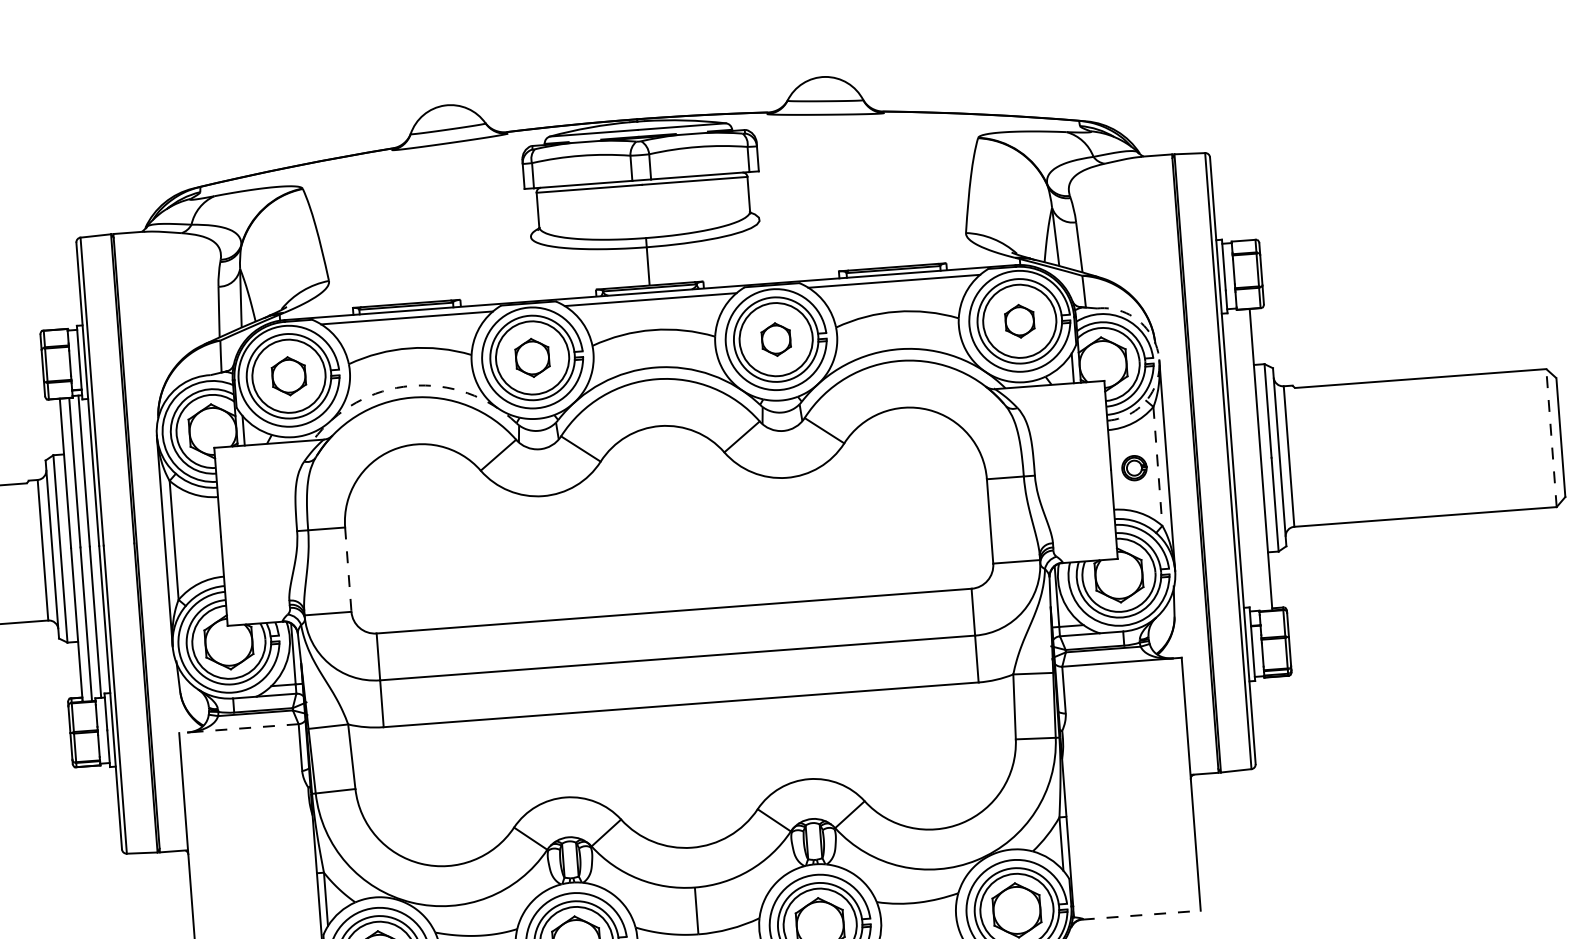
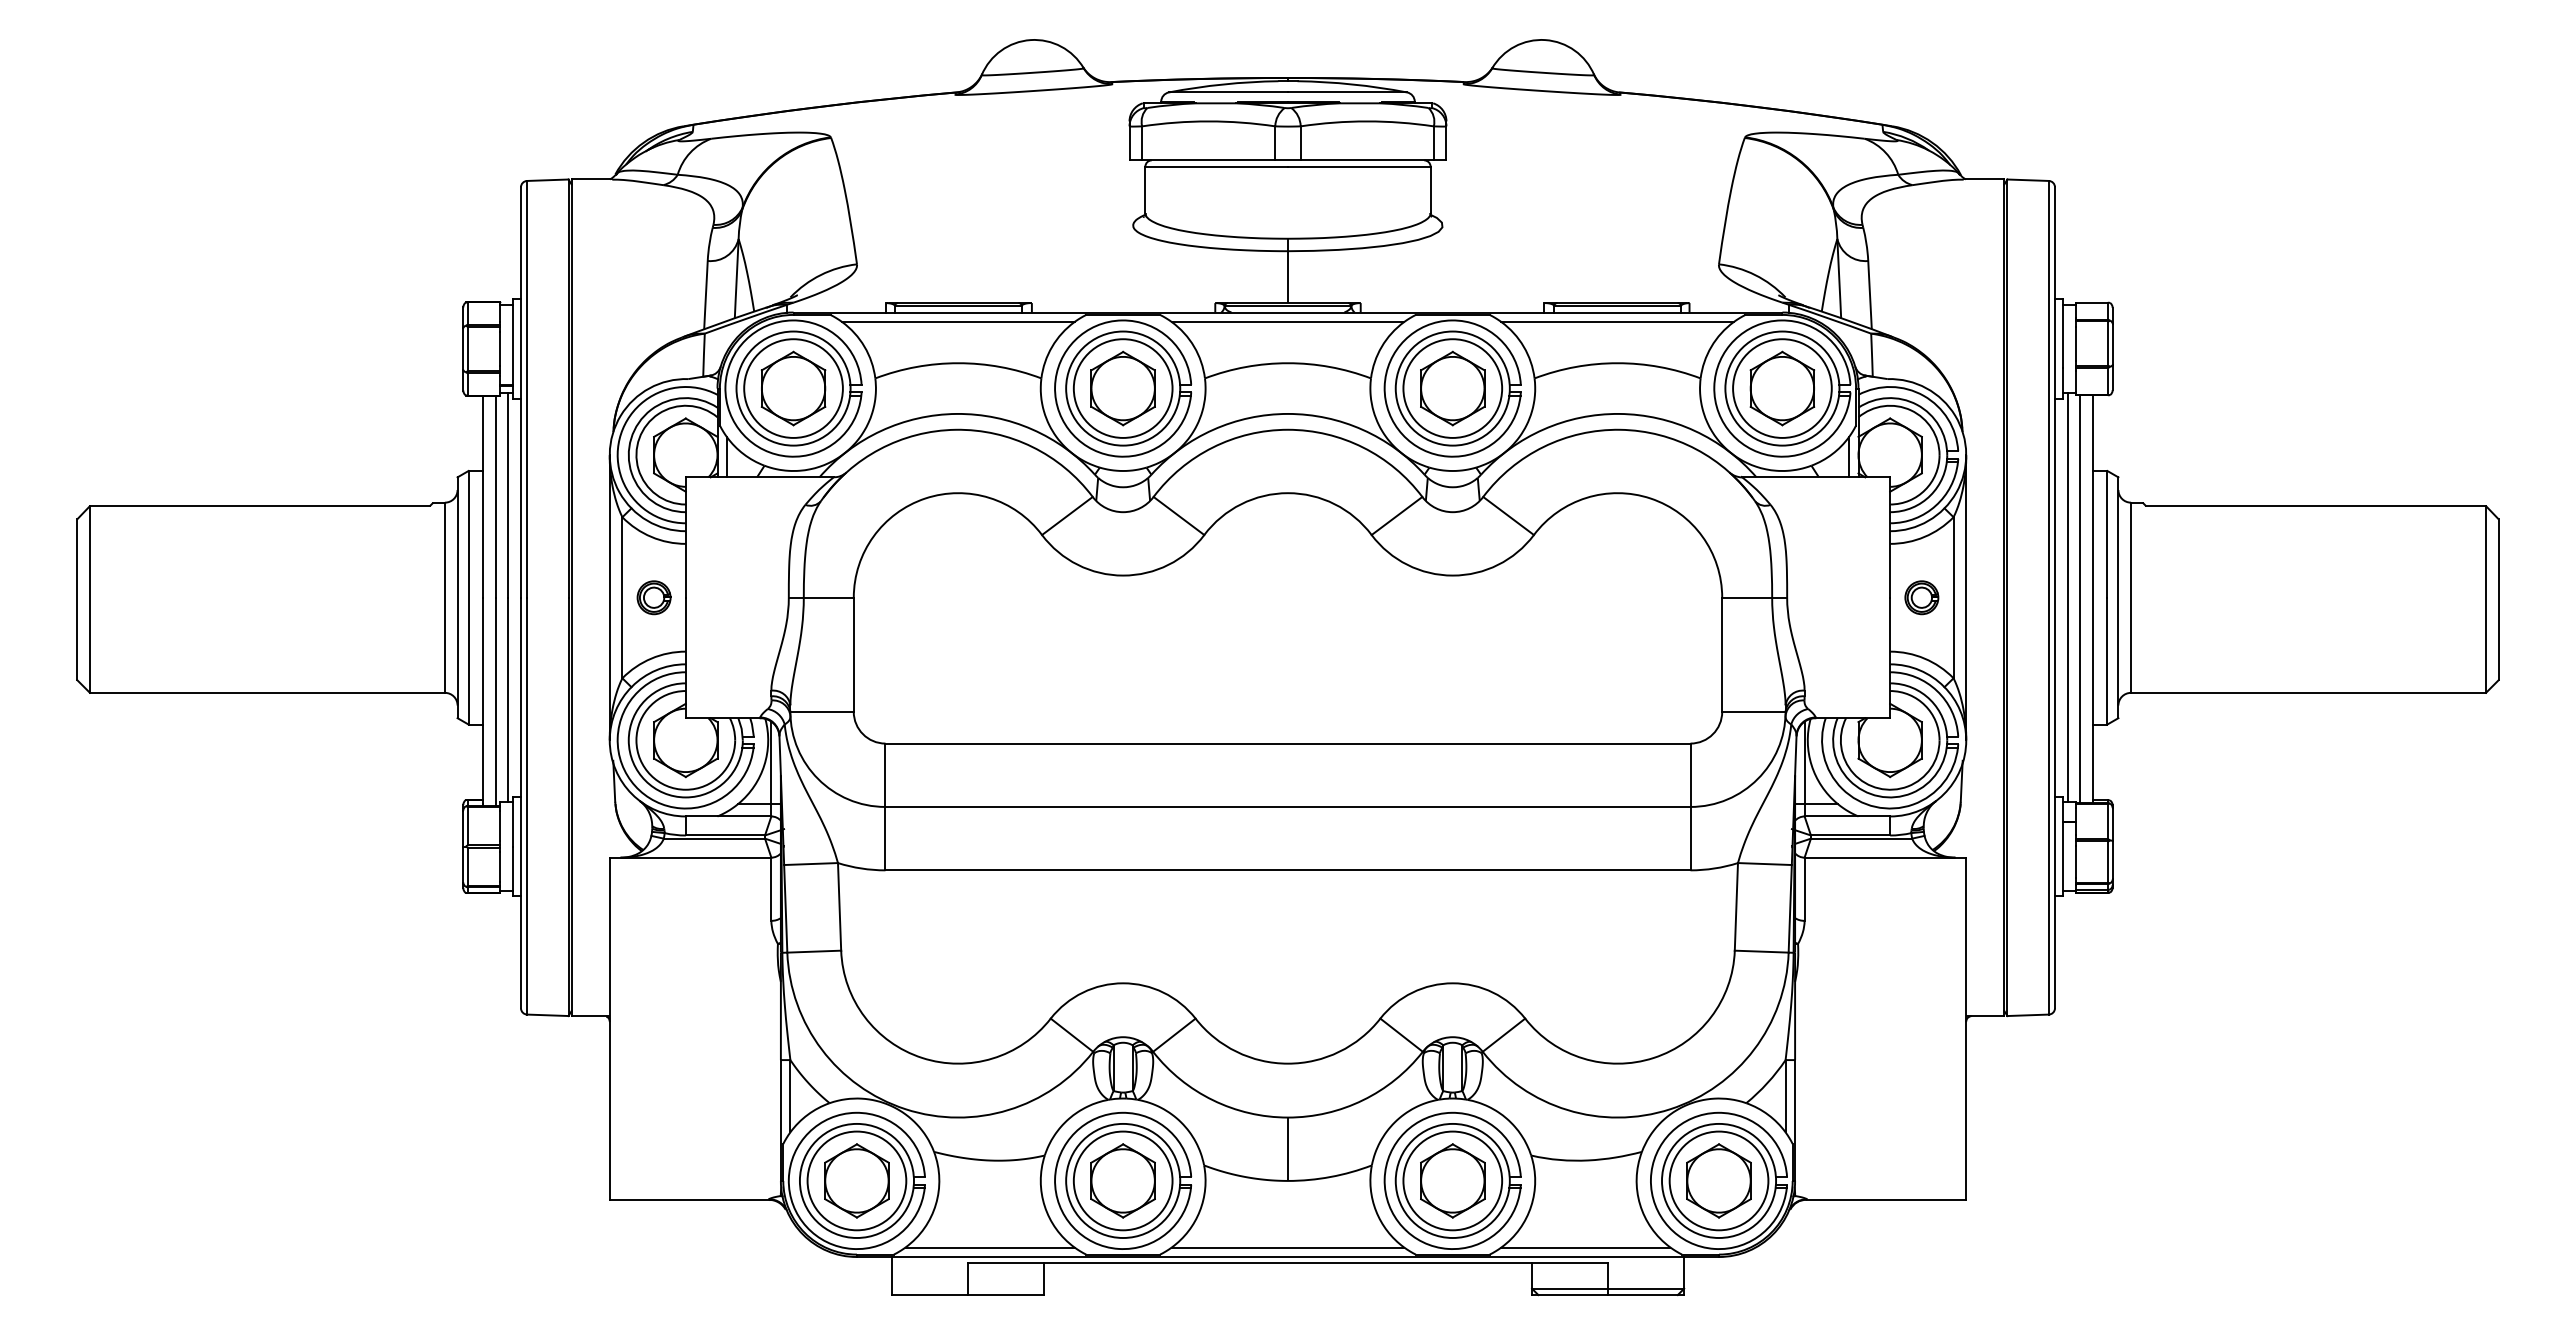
part: (1019, 321) -> (1782, 388), size x1.67
part: (775, 339) -> (1452, 388), size x1.67
part: (532, 357) -> (1122, 388), size x1.43
arc: (1159, 359) -> (1966, 453), dashed -> solid
part: (288, 376) -> (793, 388), size x1.43
arc: (410, 385) -> (956, 413), dashed -> solid
line: (1551, 438) -> (2486, 599), dashed -> solid
line: (1242, 459) -> (2067, 597), added
line: (1251, 460) -> (2080, 599), added
line: (1157, 466) -> (1953, 597), dashed -> solid
part: (197, 538) -> (653, 597), added
line: (348, 570) -> (853, 655), dashed -> solid
line: (238, 728) -> (690, 857), dashed -> solid
line: (1141, 914) -> (1886, 1199), dashed -> solid

